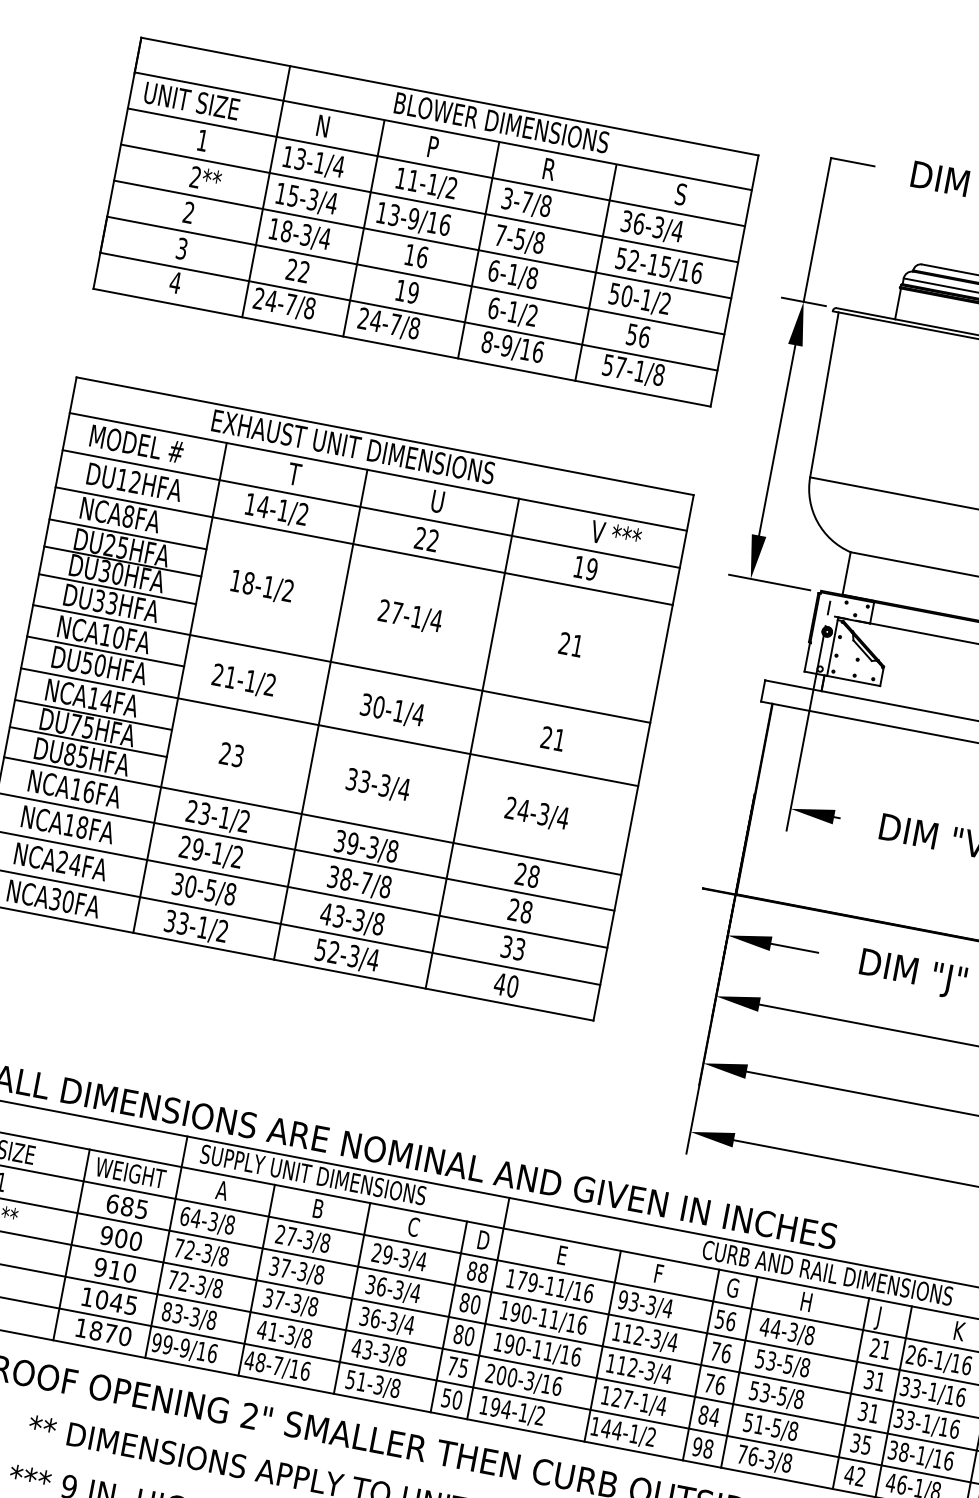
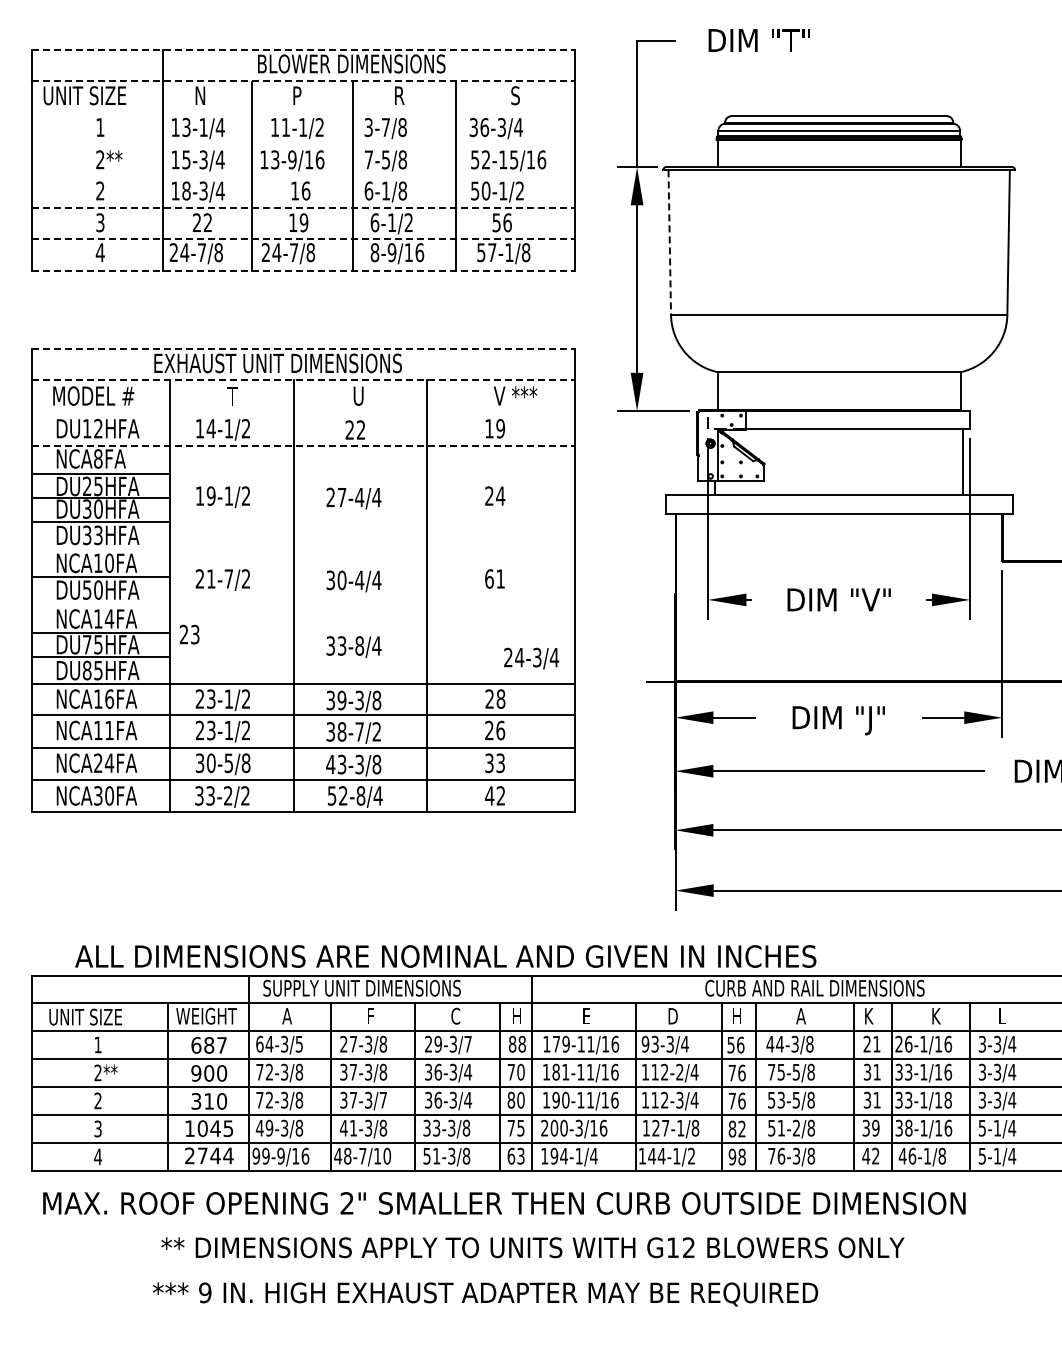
line: (450, 97) -> (303, 50), solid -> dashed
line: (443, 131) -> (303, 80), solid -> dashed
line: (436, 167) -> (303, 112), removed
line: (429, 203) -> (303, 144), removed
line: (422, 239) -> (303, 175), removed
line: (416, 275) -> (303, 207), solid -> dashed
line: (409, 311) -> (303, 239), solid -> dashed
line: (402, 348) -> (303, 271), solid -> dashed
line: (823, 395) -> (669, 243), solid -> dashed
line: (385, 436) -> (303, 349), solid -> dashed
line: (378, 471) -> (303, 380), solid -> dashed
line: (371, 509) -> (303, 413), removed
line: (364, 545) -> (303, 445), solid -> dashed
text: (247, 582) -> (210, 495), 18-1/2 -> 19-1/2
text: (416, 616) -> (359, 497), 27-1/4 -> 27-4/4
text: (577, 645) -> (500, 495), 21 -> 24
line: (341, 663) -> (303, 549), removed
text: (250, 680) -> (228, 578), 21-1/2 -> 21-7/2
text: (399, 710) -> (359, 579), 30-1/4 -> 30-4/4
line: (329, 727) -> (303, 605), removed
text: (546, 737) -> (489, 578), 21 -> 61
text: (231, 754) -> (189, 634), moved
text: (384, 785) -> (359, 645), 33-3/4 -> 33-8/4
text: (536, 814) -> (531, 658), moved
text: (82, 827) -> (109, 730), NCA18FA -> NCA11FA
text: (197, 849) -> (210, 730), 29-1/2 -> 23-1/2
text: (385, 886) -> (376, 731), 38-7/8 -> 38-7/2
text: (526, 912) -> (500, 730), 28 -> 26
text: (203, 927) -> (228, 795), 33-1/2 -> 33-2/2
text: (353, 955) -> (360, 795), 52-3/4 -> 52-8/4
text: (512, 986) -> (500, 795), 40 -> 42
text: (141, 1209) -> (221, 1045), 685 -> 687
text: (317, 1209) -> (371, 1016), B -> F
text: (230, 1224) -> (299, 1043), 64-3/8 -> 64-3/5
text: (483, 1240) -> (517, 1016), D -> H
text: (422, 1261) -> (468, 1044), 29-3/4 -> 29-3/7
text: (100, 1267) -> (196, 1101), 910 -> 310
text: (659, 1274) -> (672, 1016), F -> D
text: (732, 1287) -> (736, 1015), G -> H
text: (465, 1301) -> (511, 1071), 80 -> 70
text: (805, 1302) -> (800, 1016), H -> A
text: (313, 1305) -> (383, 1099), 37-3/8 -> 37-3/7
text: (172, 1311) -> (264, 1127), 83-3/8 -> 49-3/8
text: (520, 1312) -> (560, 1071), 190-11/16 -> 181-11/16
text: (880, 1318) -> (867, 1018), J -> K
text: (103, 1331) -> (209, 1155), 1870 -> 2744
text: (655, 1339) -> (679, 1072), 112-3/4 -> 112-2/4
text: (356, 1347) -> (426, 1127), 43-3/8 -> 33-3/8
text: (766, 1359) -> (776, 1071), 53-5/8 -> 75-5/8
text: (306, 1370) -> (387, 1155), 48-7/16 -> 48-7/10
text: (451, 1398) -> (515, 1155), 50 -> 63
text: (661, 1405) -> (695, 1127), 127-1/4 -> 127-1/8
text: (540, 1415) -> (593, 1155), 194-1/2 -> 194-1/4
text: (715, 1416) -> (742, 1128), 84 -> 82
text: (776, 1427) -> (796, 1127), 51-5/8 -> 51-2/8
text: (955, 1428) -> (948, 1099), 33-1/16 -> 33-1/18
text: (866, 1444) -> (875, 1127), 35 -> 39

